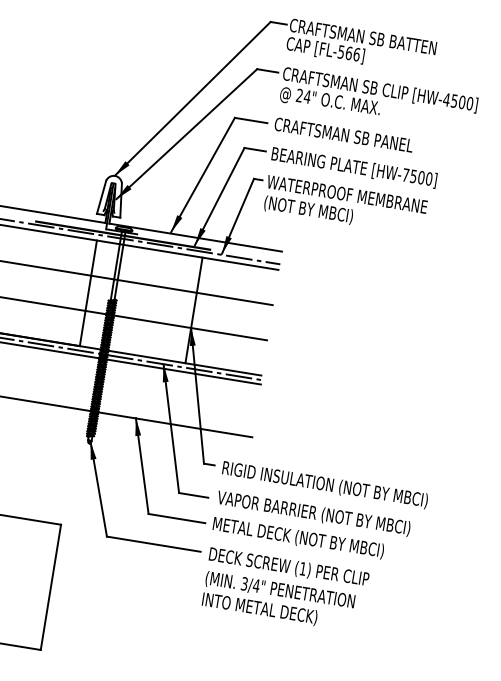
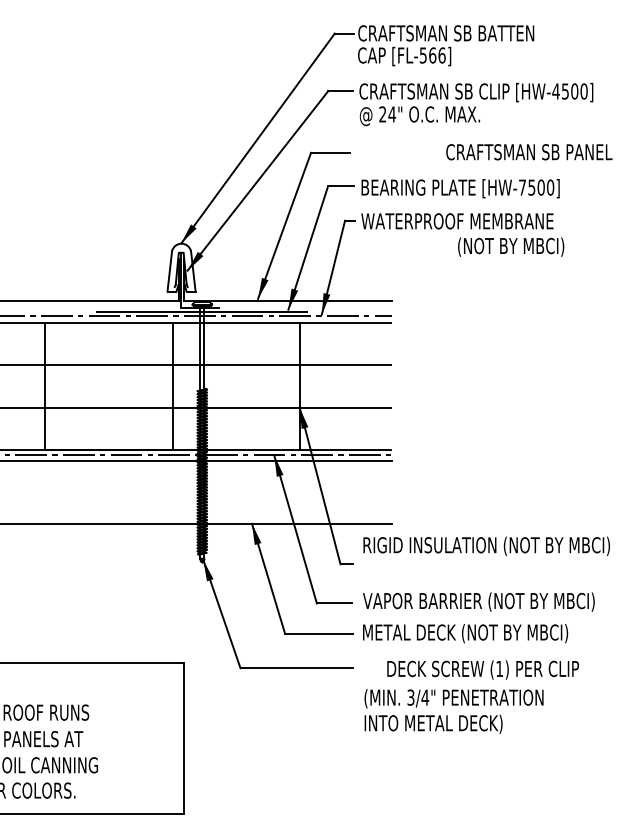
text: (344, 135) -> (529, 152), moved
text: (309, 209) -> (511, 246), moved
text: (325, 484) -> (486, 545), moved
text: (288, 567) -> (482, 669), moved

